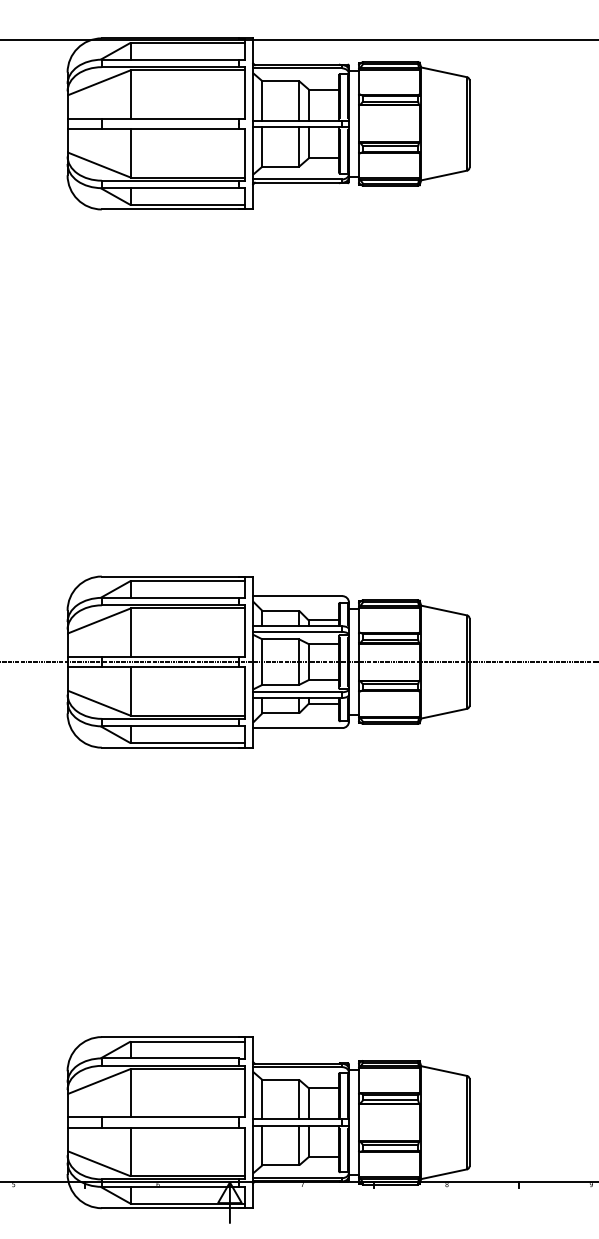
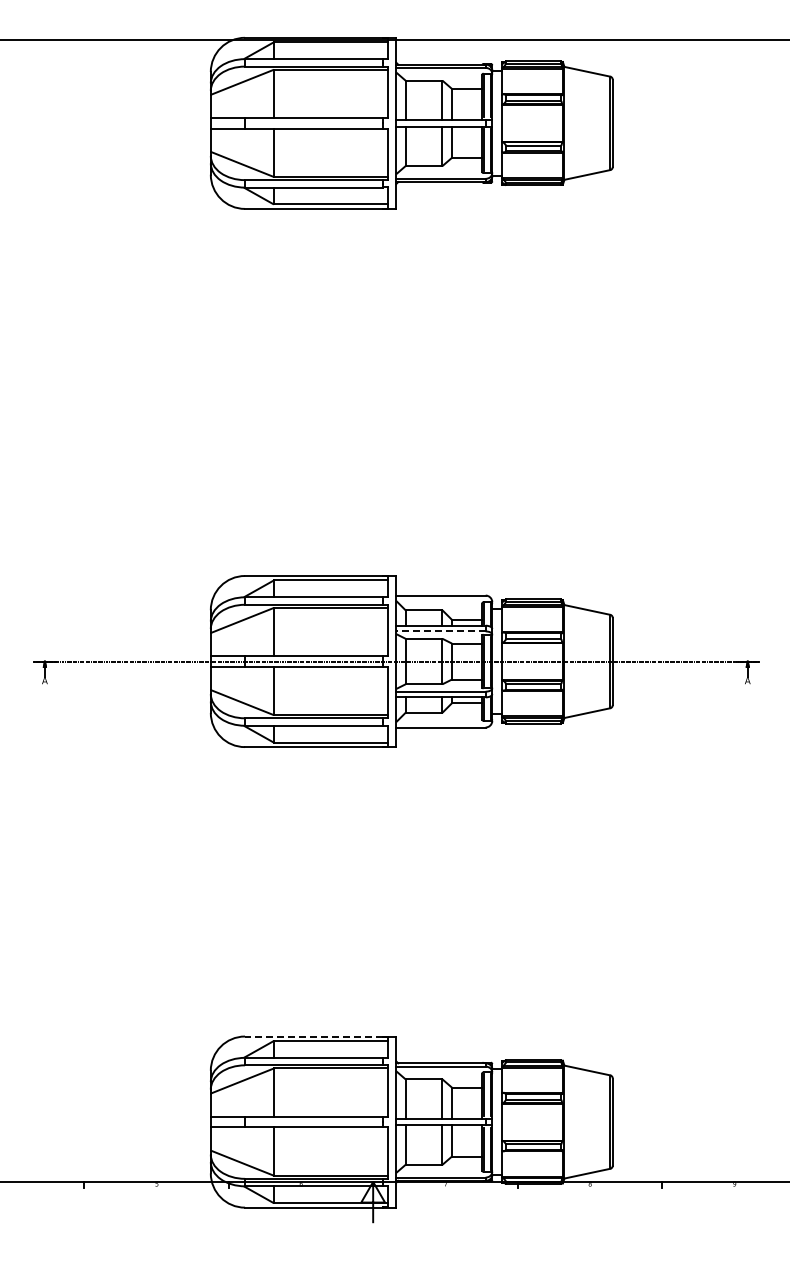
line: (298, 632) -> (441, 631), solid -> dashed
line: (170, 1037) -> (313, 1036), solid -> dashed

